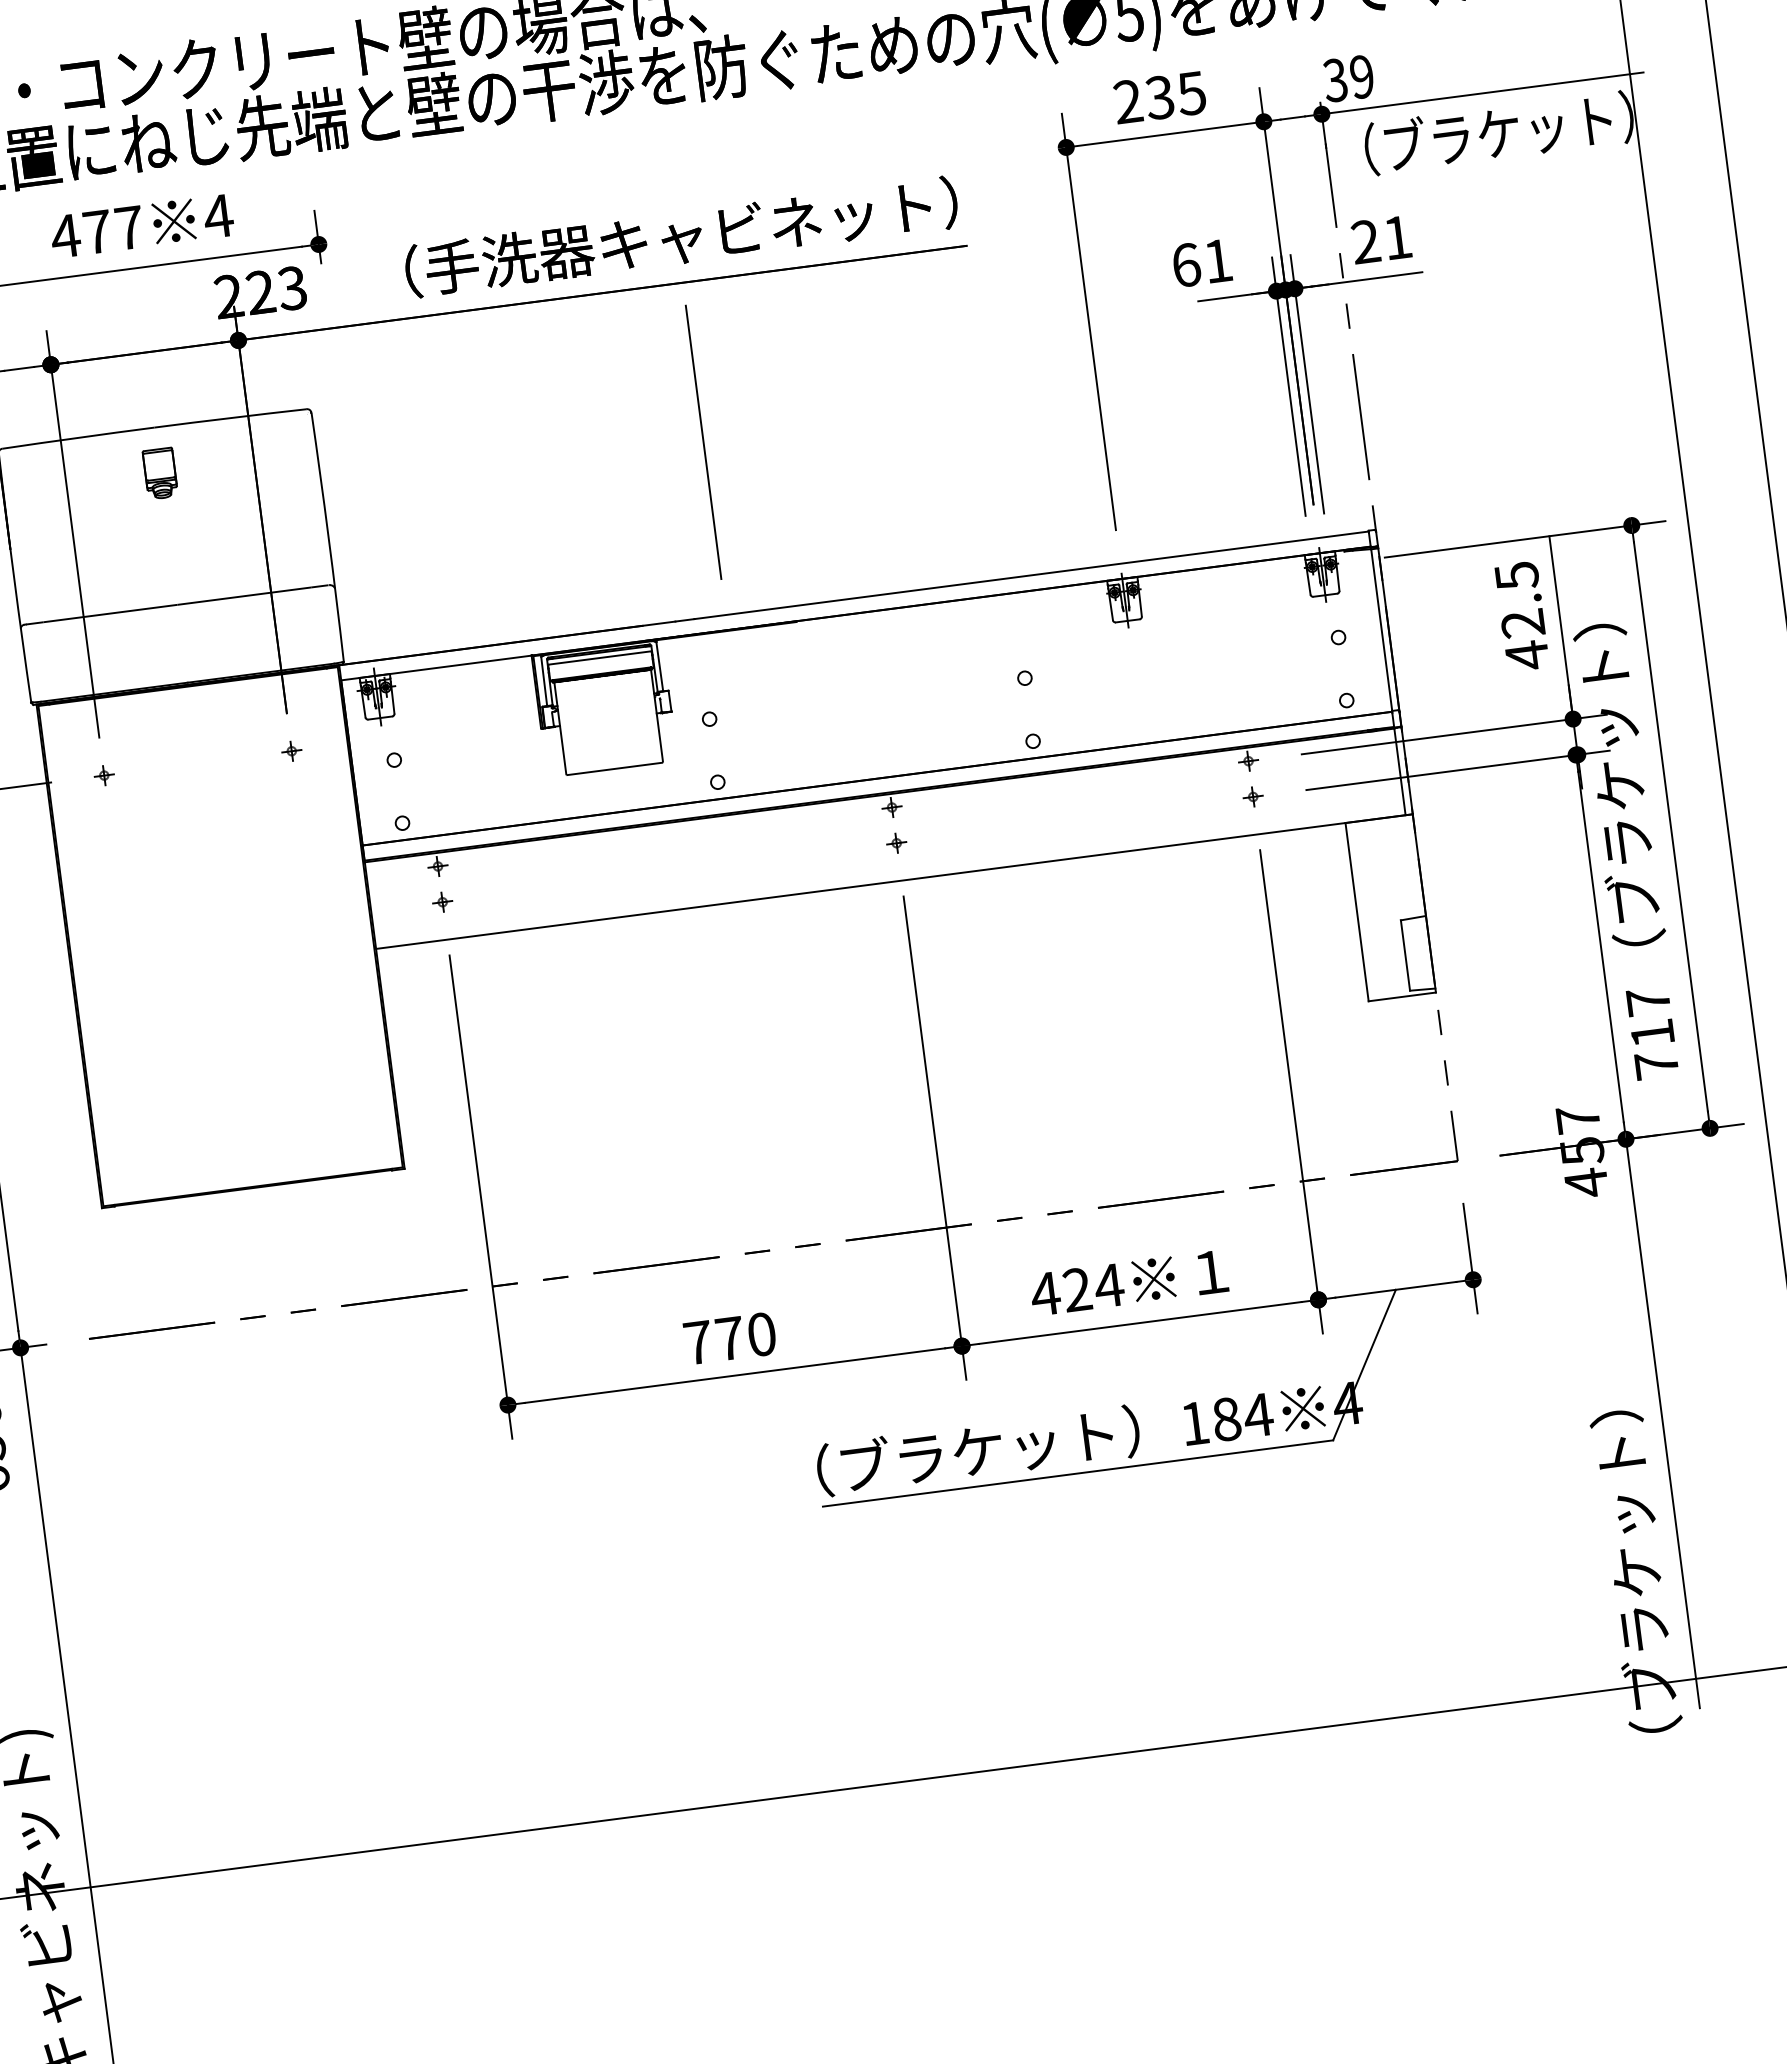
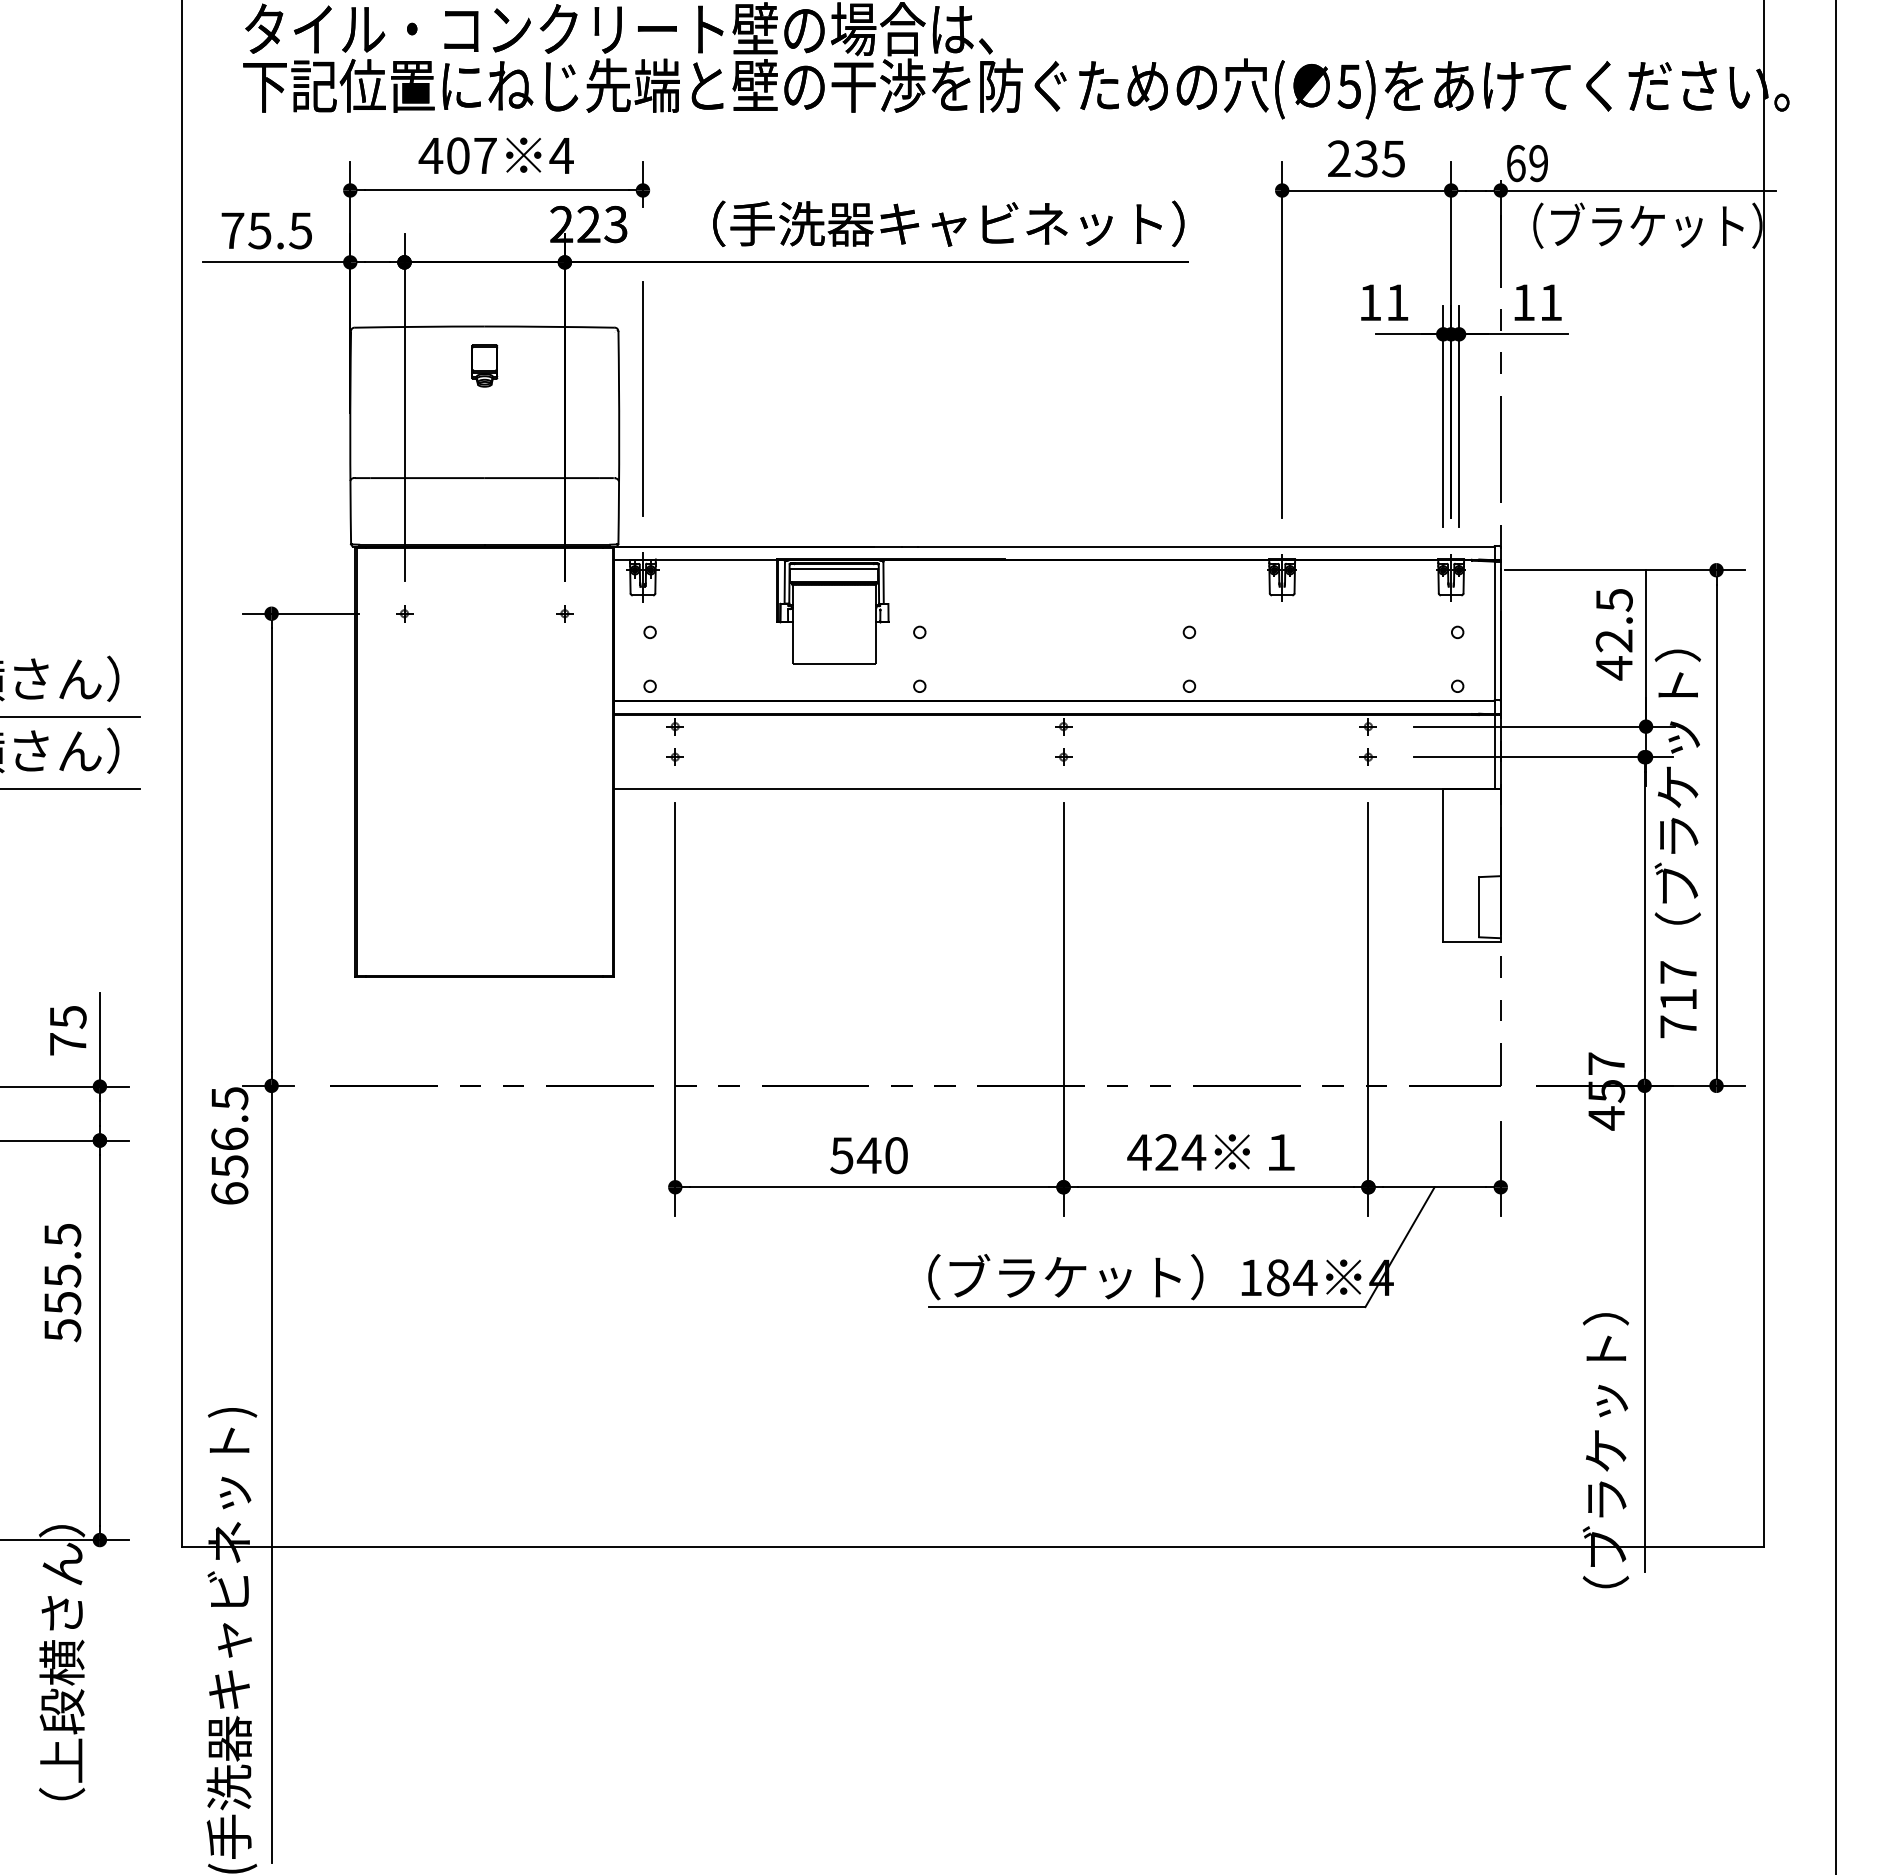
text: (1334, 80) -> (1515, 163), 39 -> 69
text: (97, 231) -> (458, 155), 477 -> 407
text: (1365, 241) -> (1523, 302), 21 -> 11
text: (1186, 264) -> (1370, 302), 61 -> 11
line: (702, 441) -> (642, 398), moved
text: (713, 1340) -> (855, 1155), 770 -> 540

